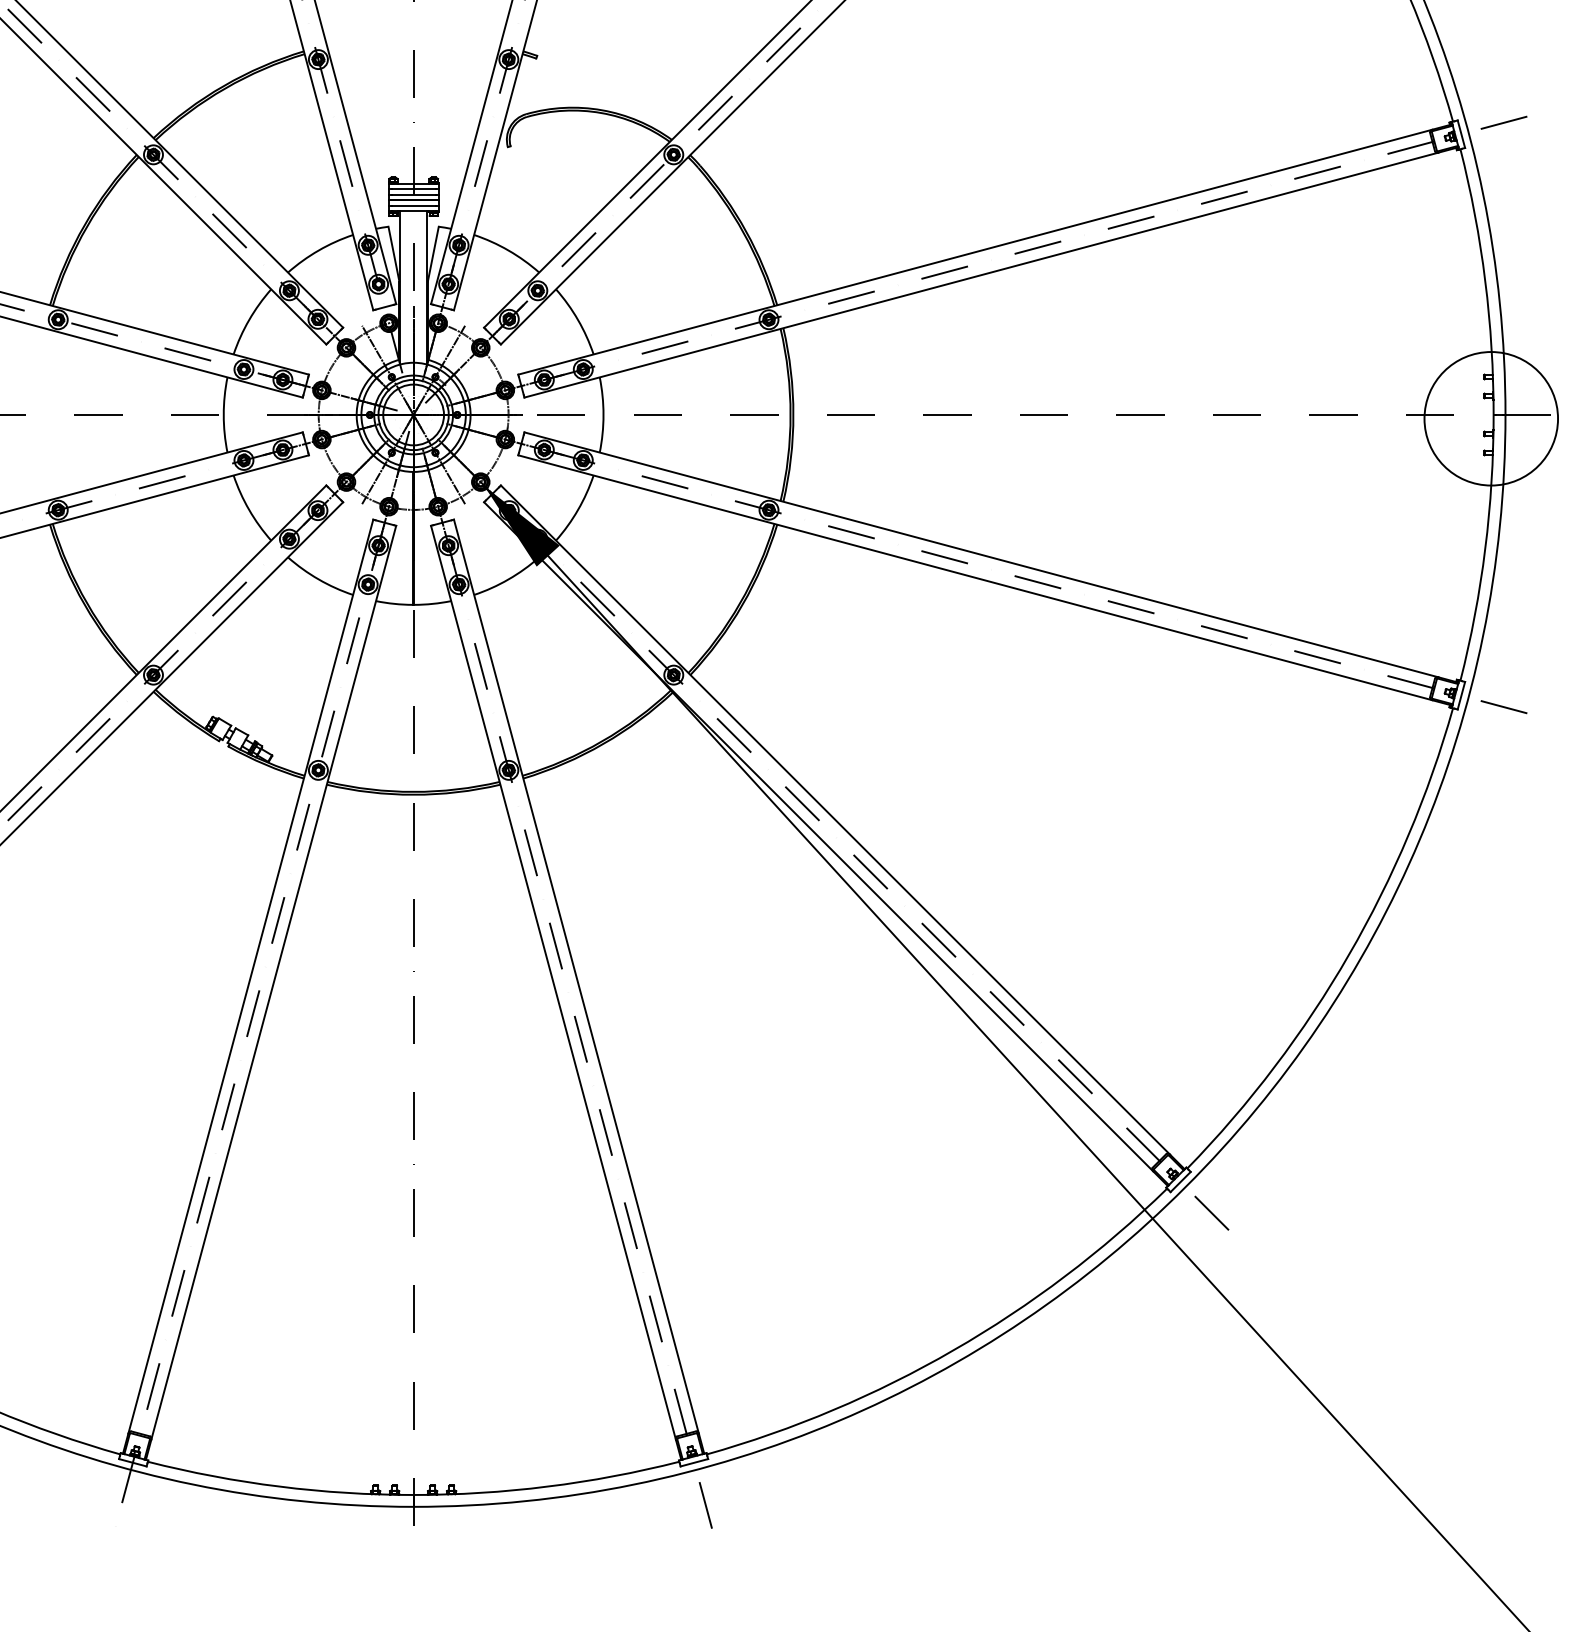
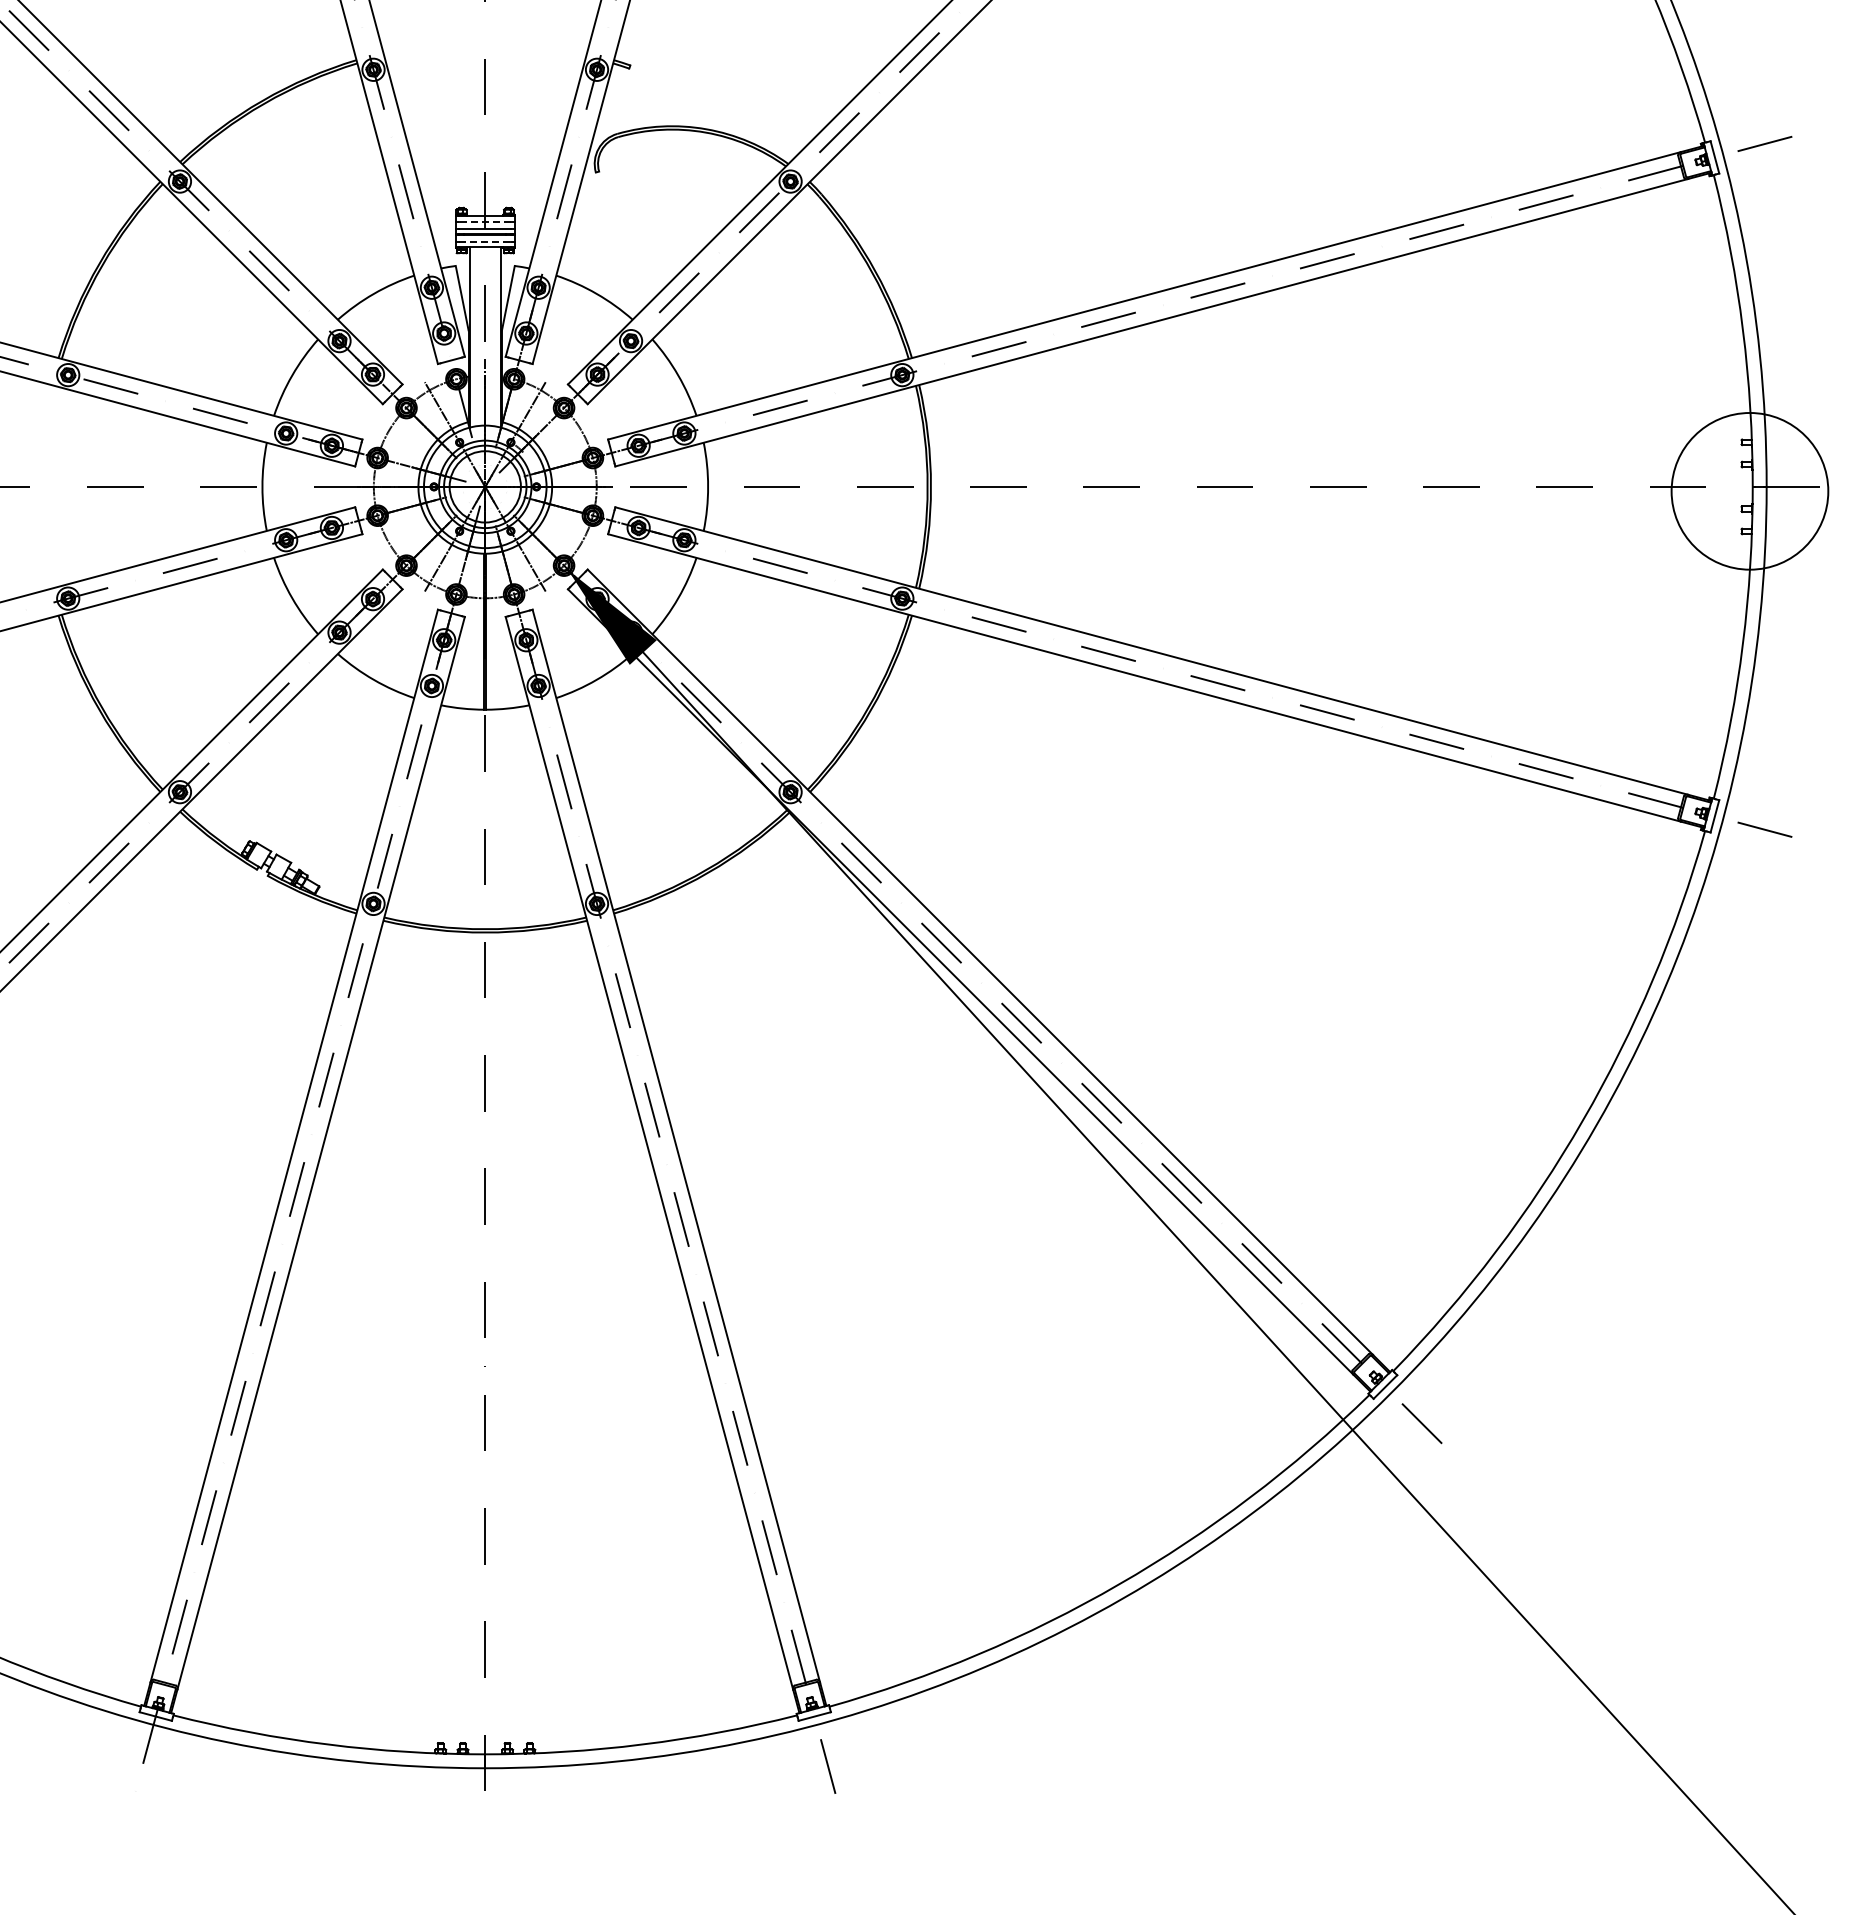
line: (413, 188) -> (485, 221), solid -> dashed
line: (413, 205) -> (485, 241), solid -> dashed

